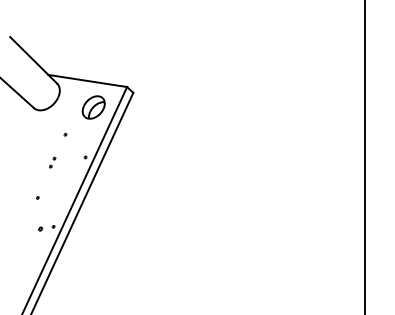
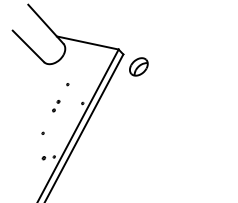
part: (93, 107) -> (138, 66), moved
part: (52, 162) -> (56, 105), size x1.4

